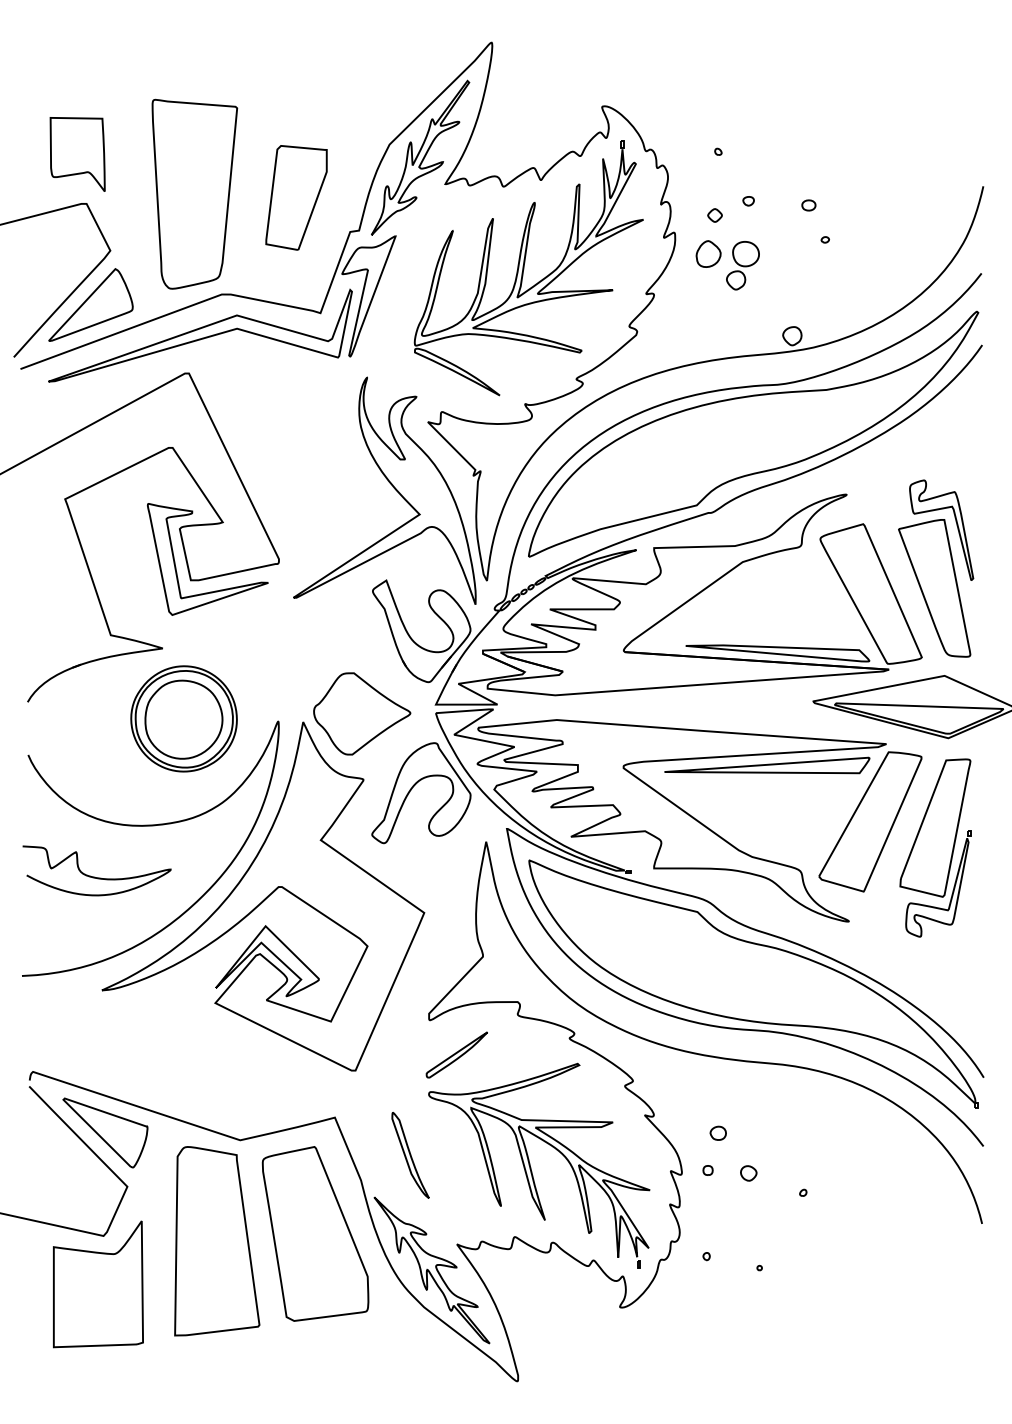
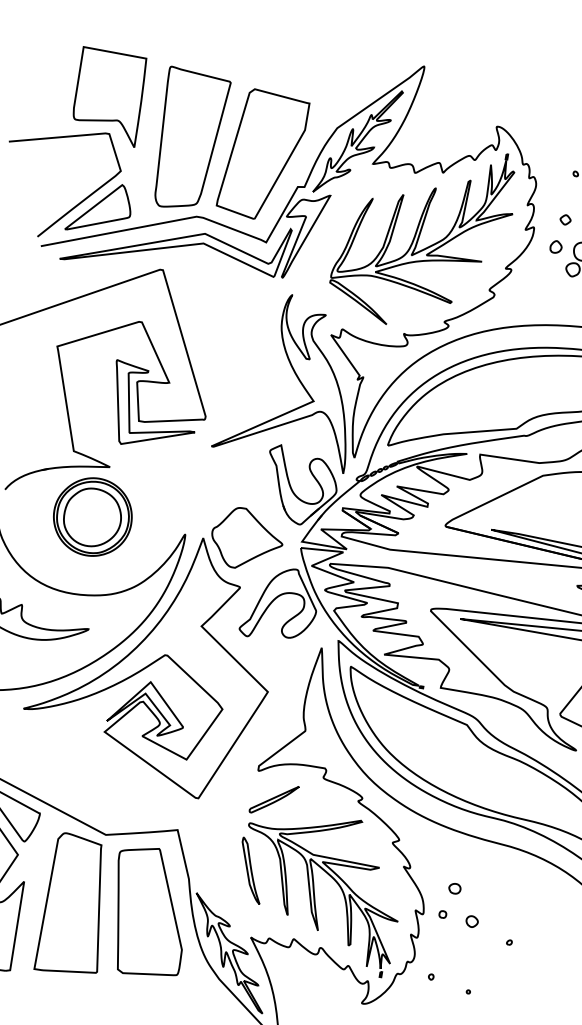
part: (77, 154) -> (108, 96), size x1.67
part: (296, 197) -> (262, 155), size x1.67
part: (708, 253) -> (556, 246), size x0.62
part: (183, 718) -> (92, 516), moved
part: (410, 1155) -> (251, 870), moved

